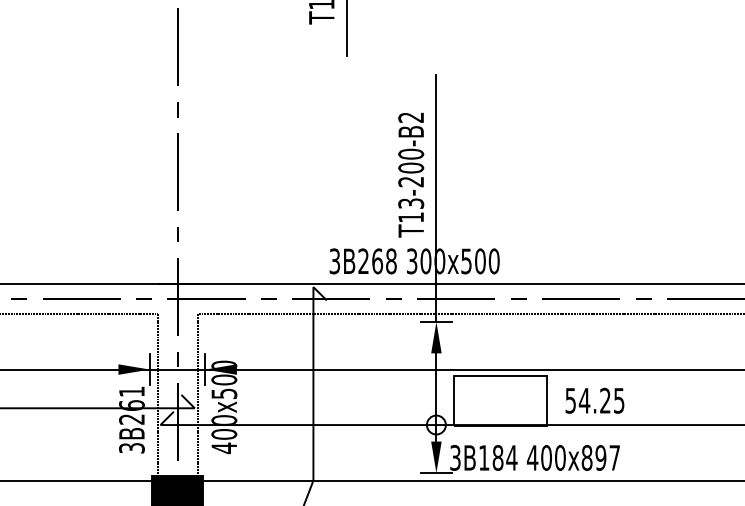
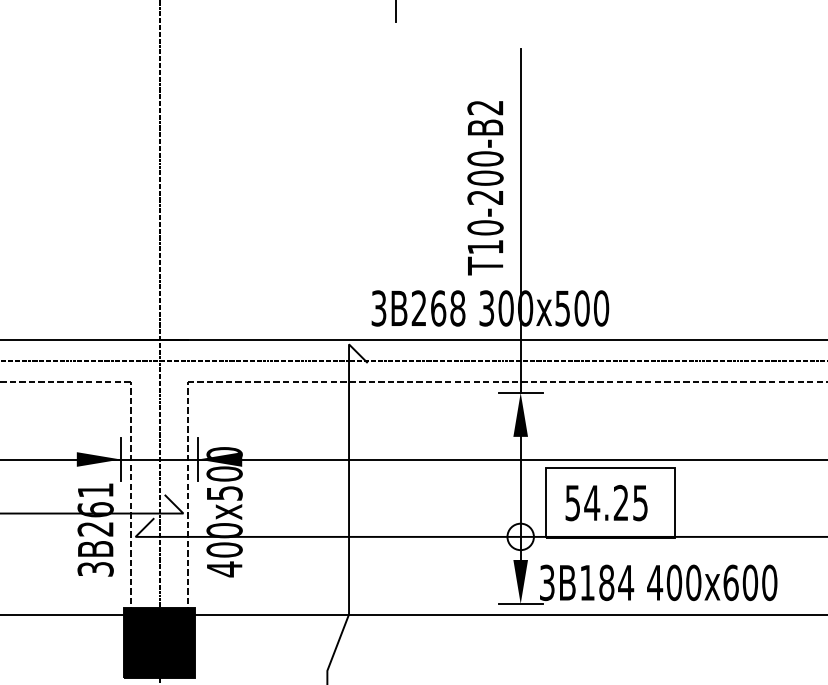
text: (411, 203) -> (485, 227), T13-200-B2 -> T10-200-B2
text: (594, 400) -> (605, 502), moved
text: (600, 457) -> (749, 582), 400x897 -> 400x600

